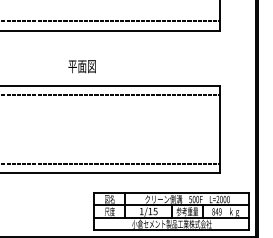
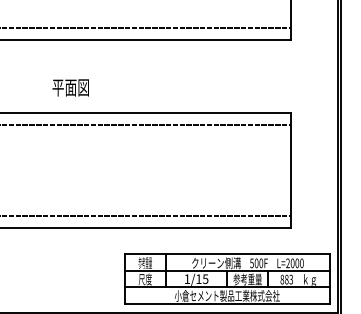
text: (81, 66) -> (70, 87), moved
text: (109, 198) -> (145, 262), 図名 -> 参考重量
text: (218, 211) -> (288, 279), 849 -> 883

